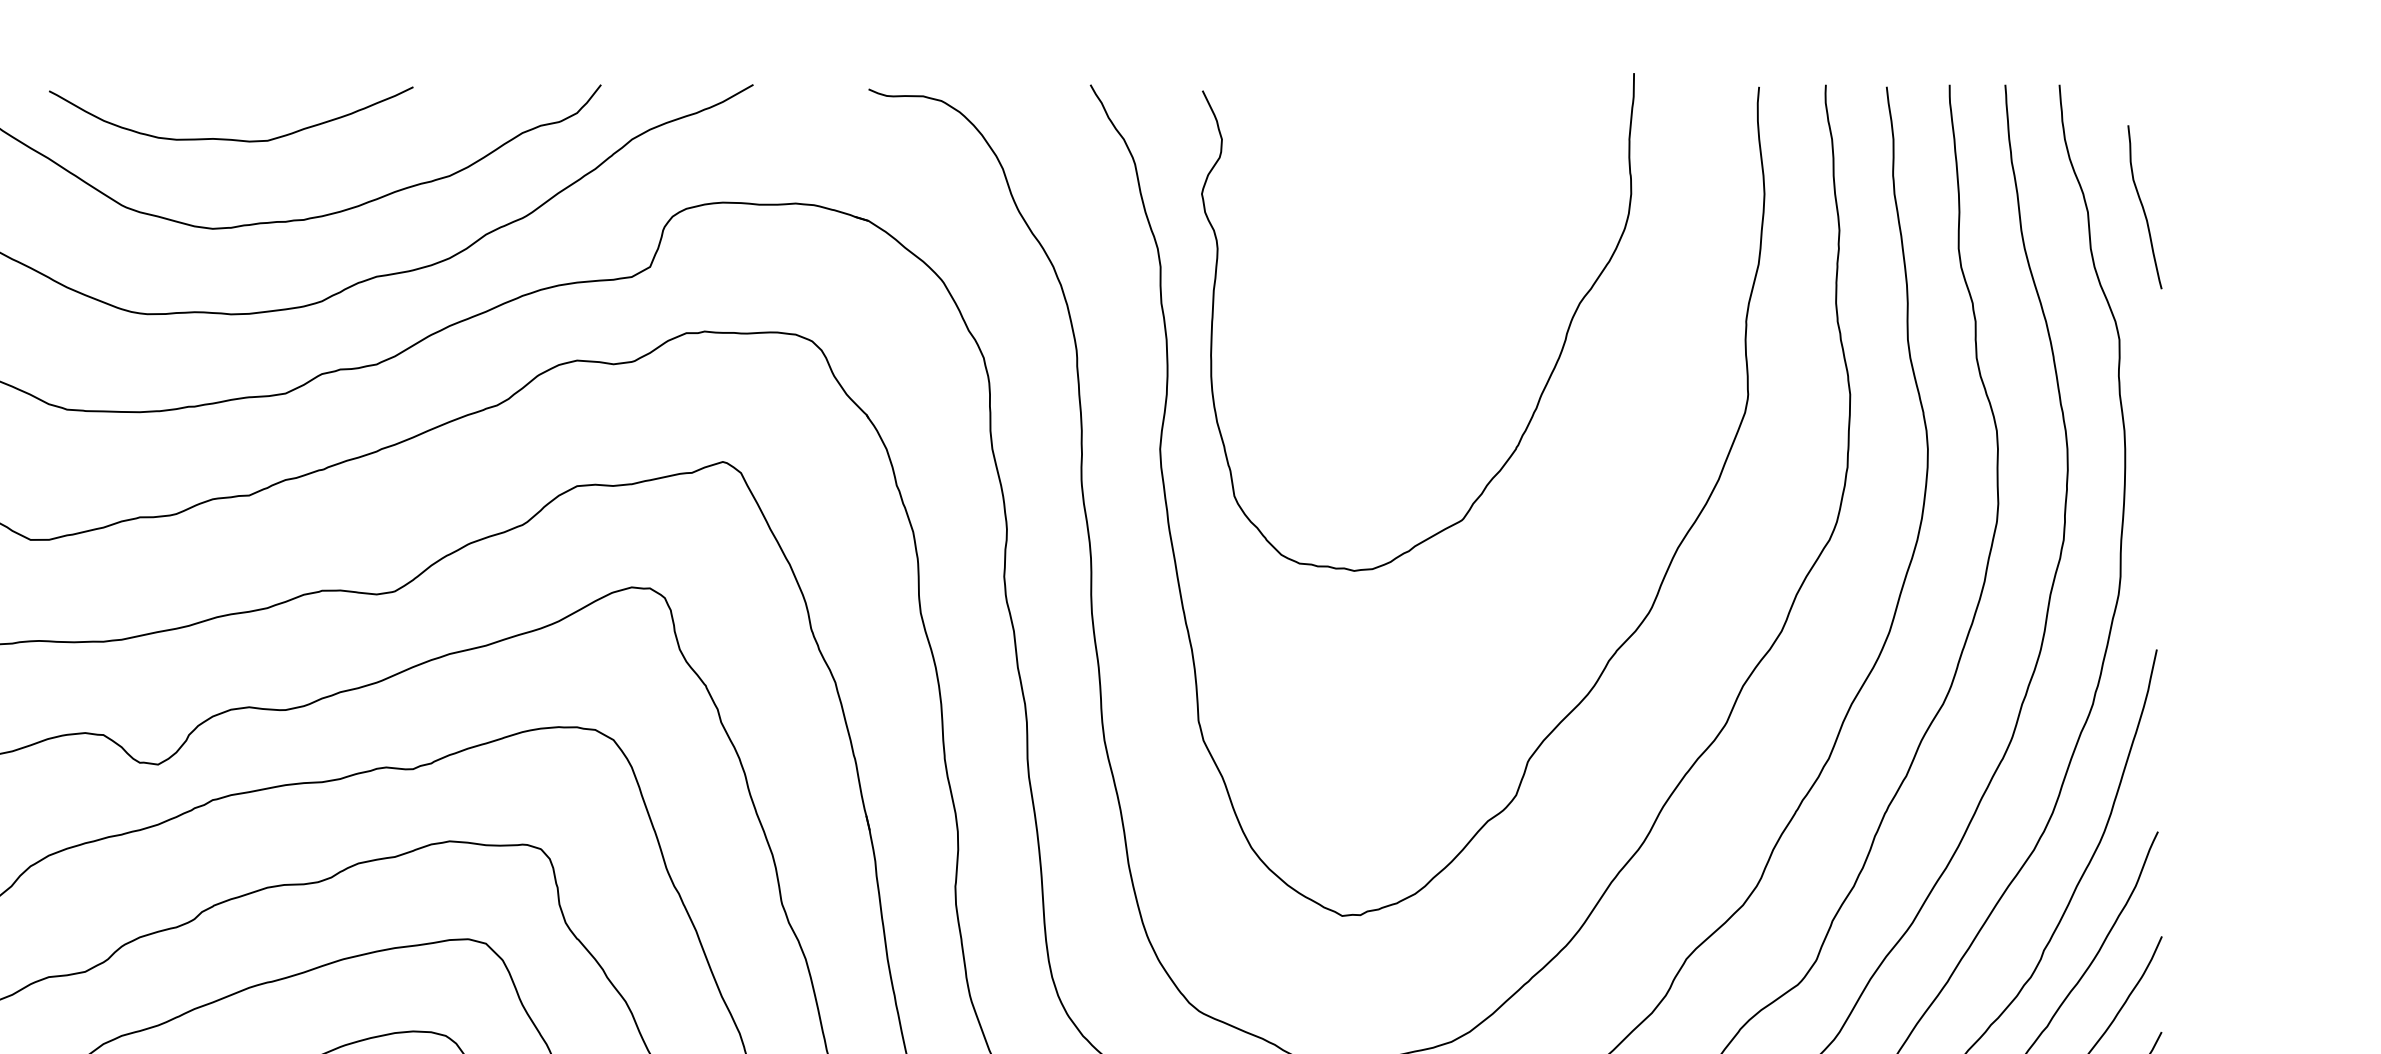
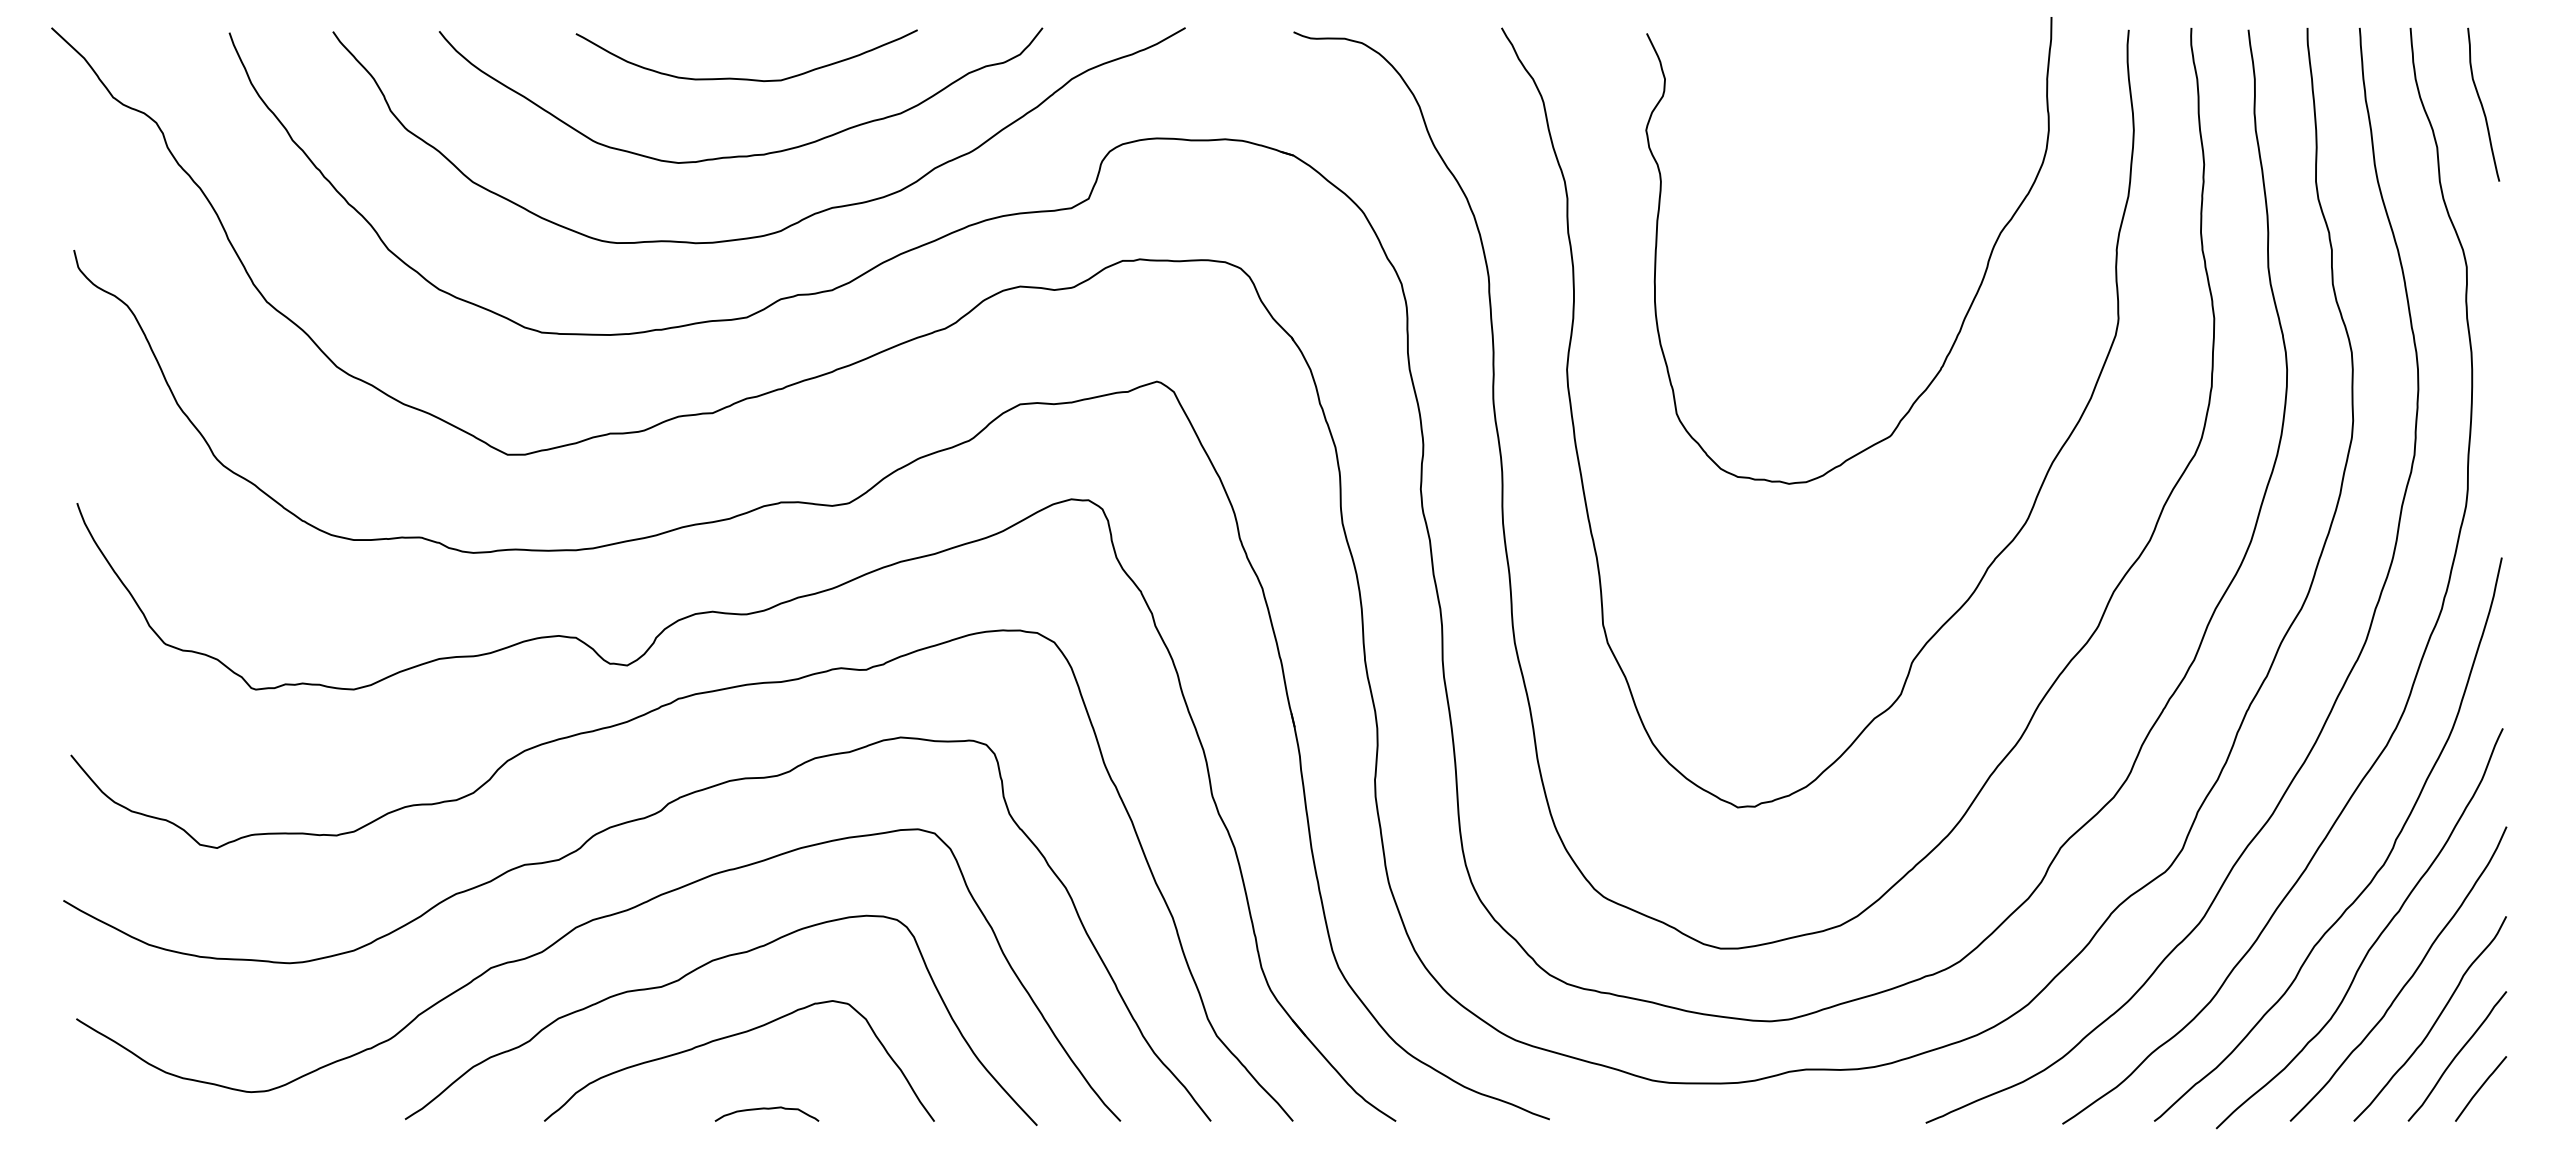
curve: (230, 138) -> (746, 78), moved
curve: (2143, 206) -> (2482, 104), moved
curve: (1544, 386) -> (1967, 310), moved

